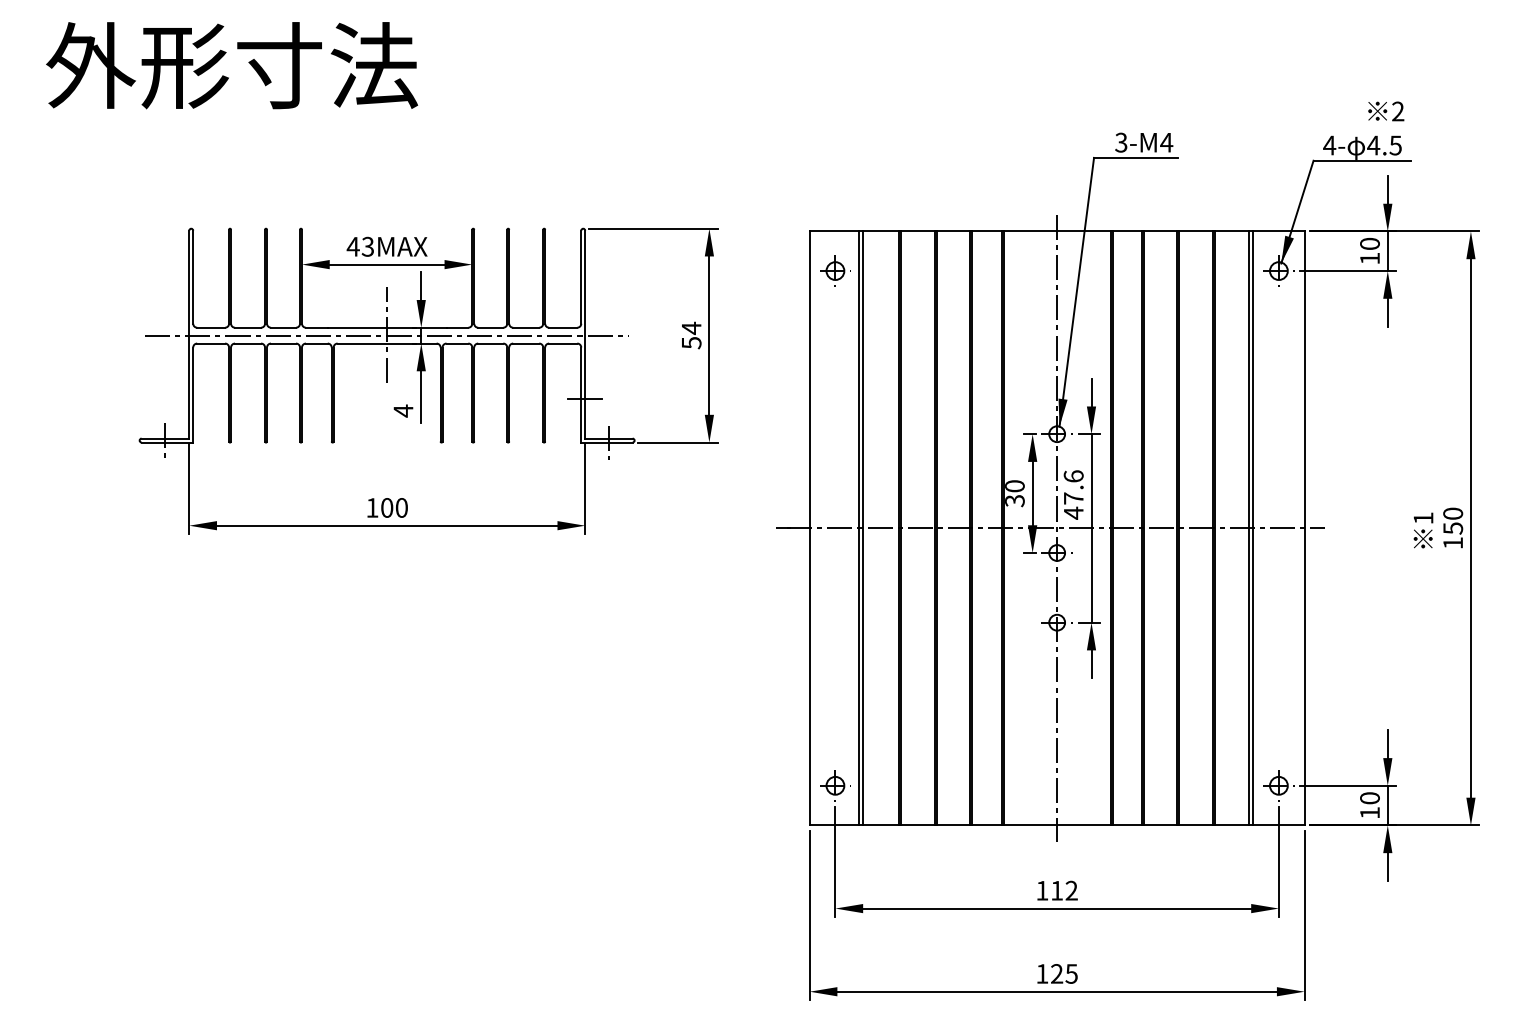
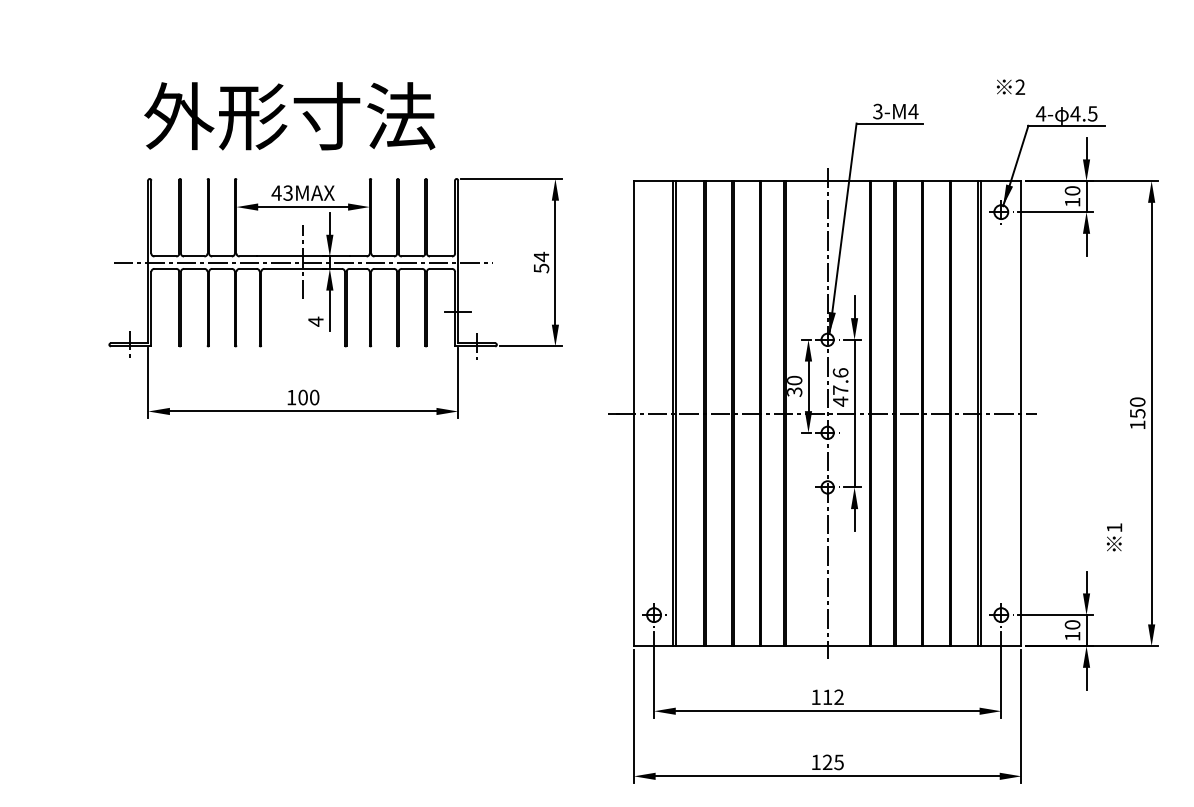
text: (232, 65) -> (290, 116), moved
text: (1386, 111) -> (1011, 87), moved
part: (835, 270) -> (654, 211), removed
text: (1423, 530) -> (1114, 537), moved

